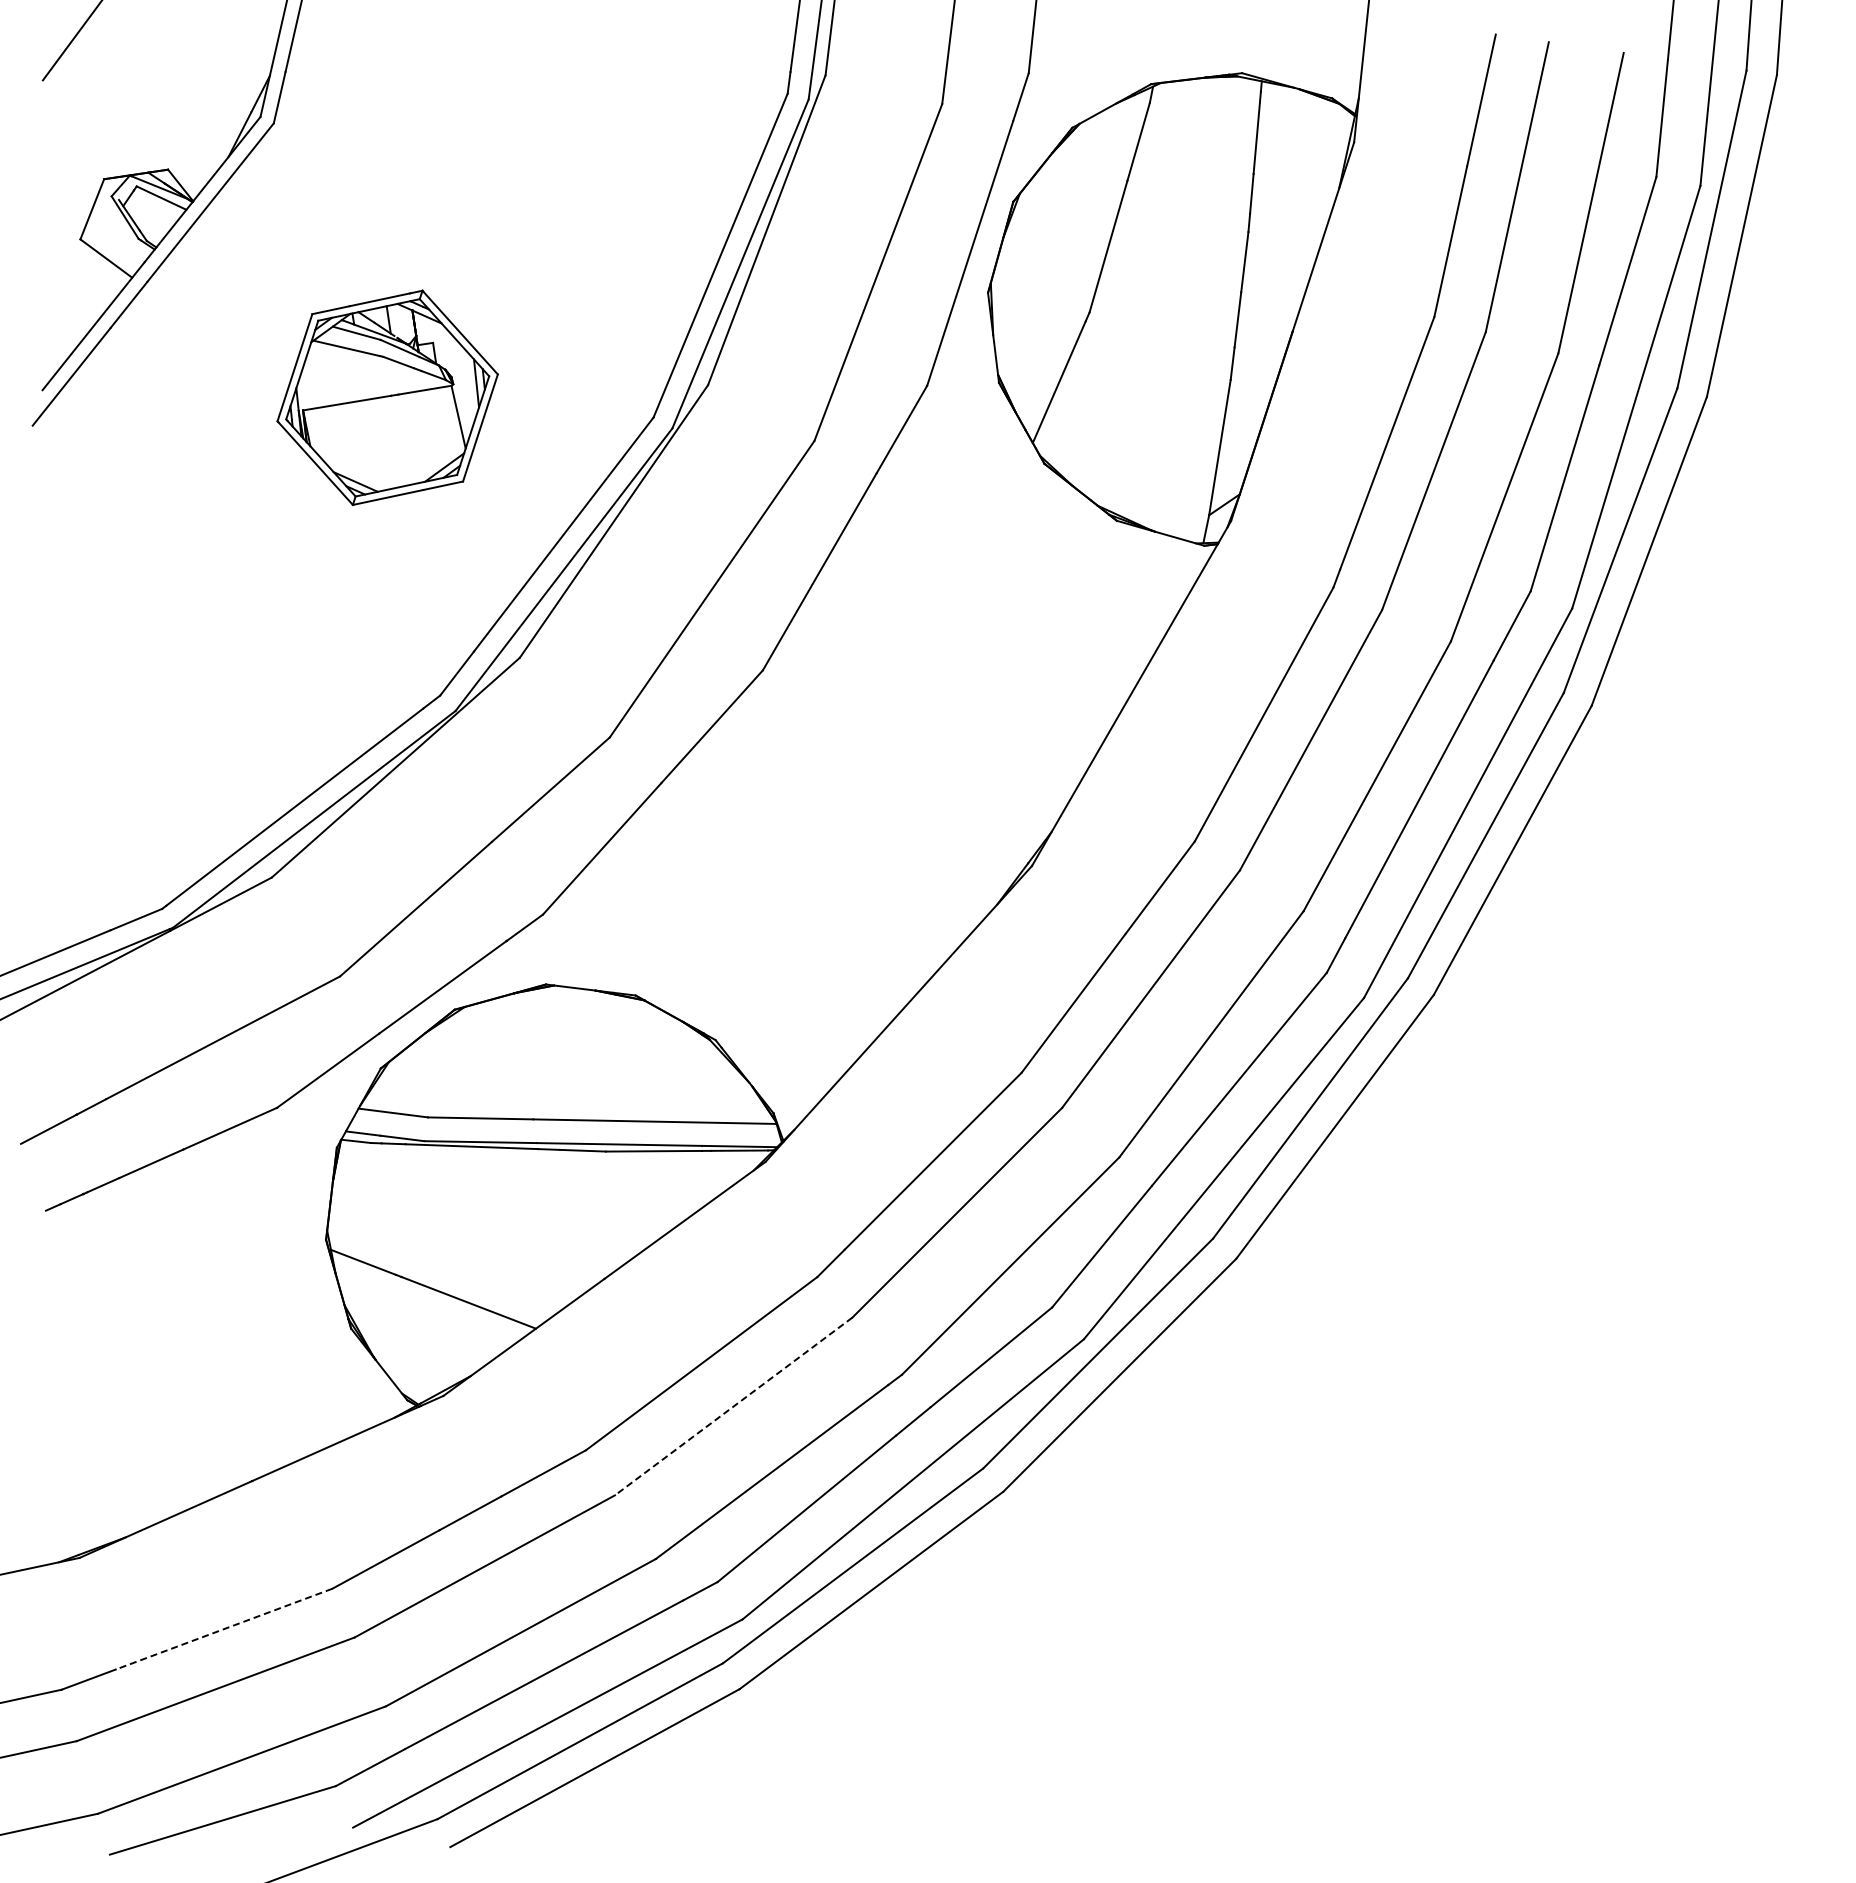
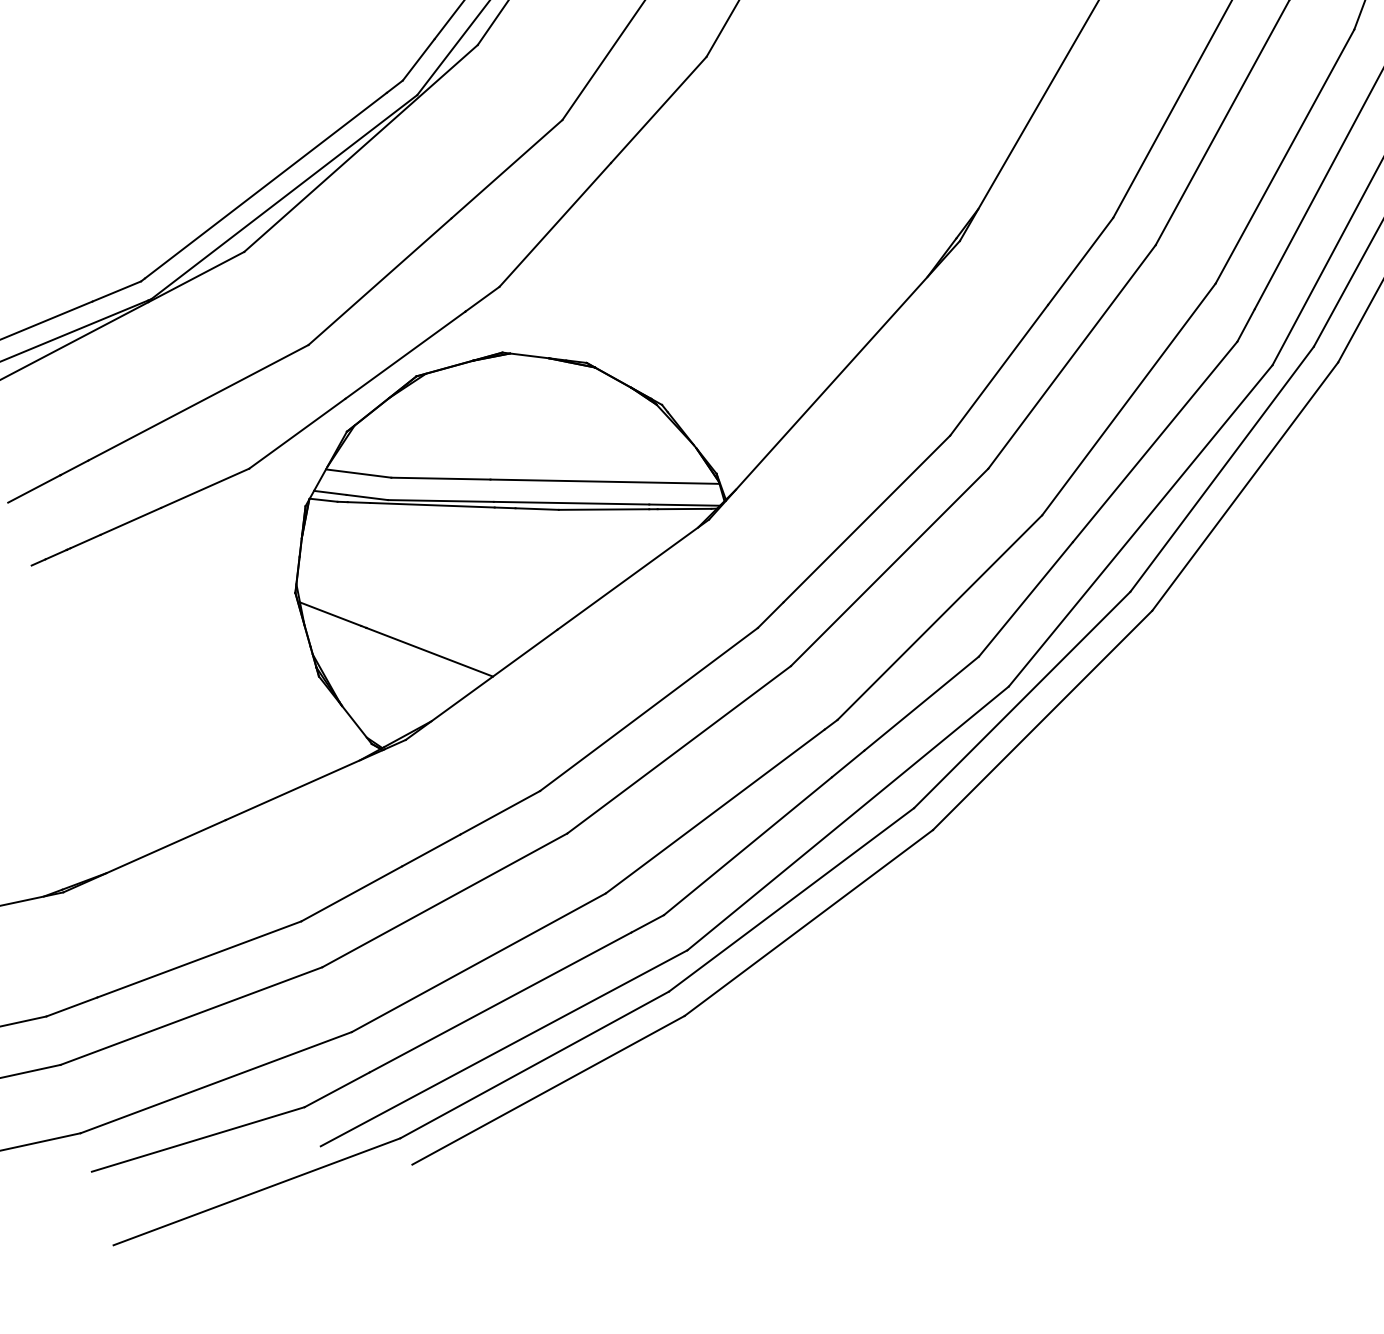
line: (733, 1406) -> (678, 749), dashed -> solid
line: (224, 1629) -> (199, 959), dashed -> solid

